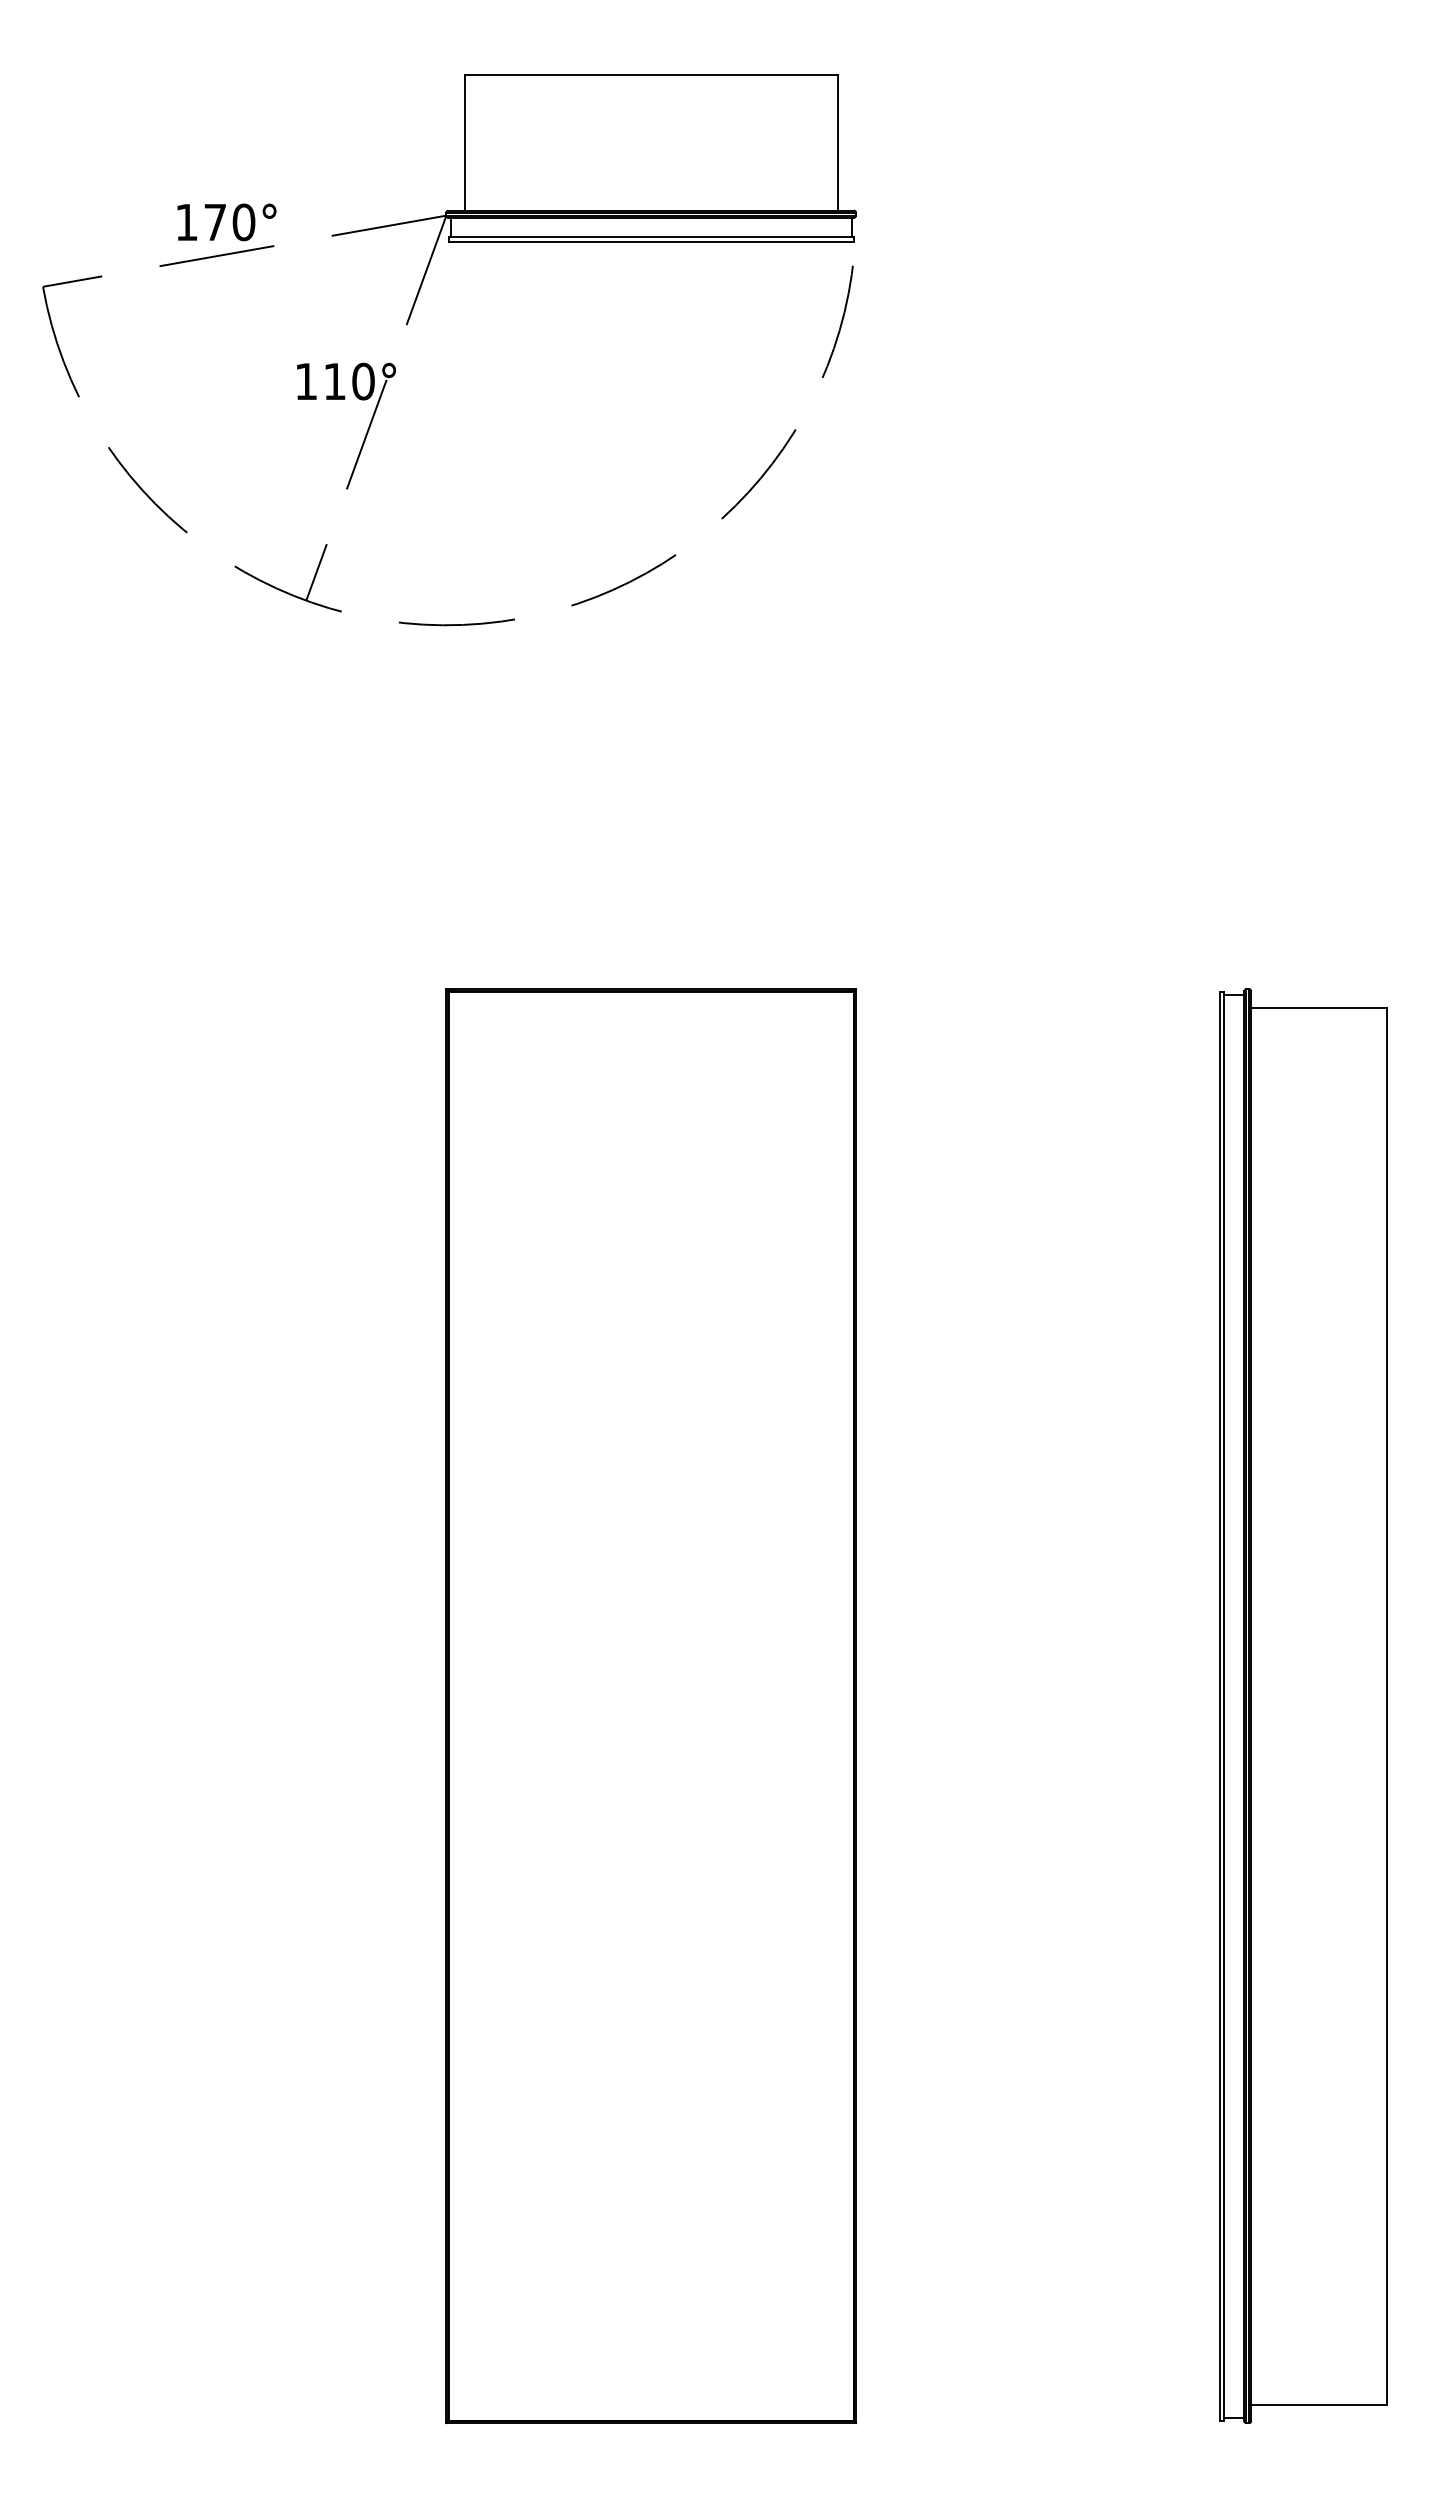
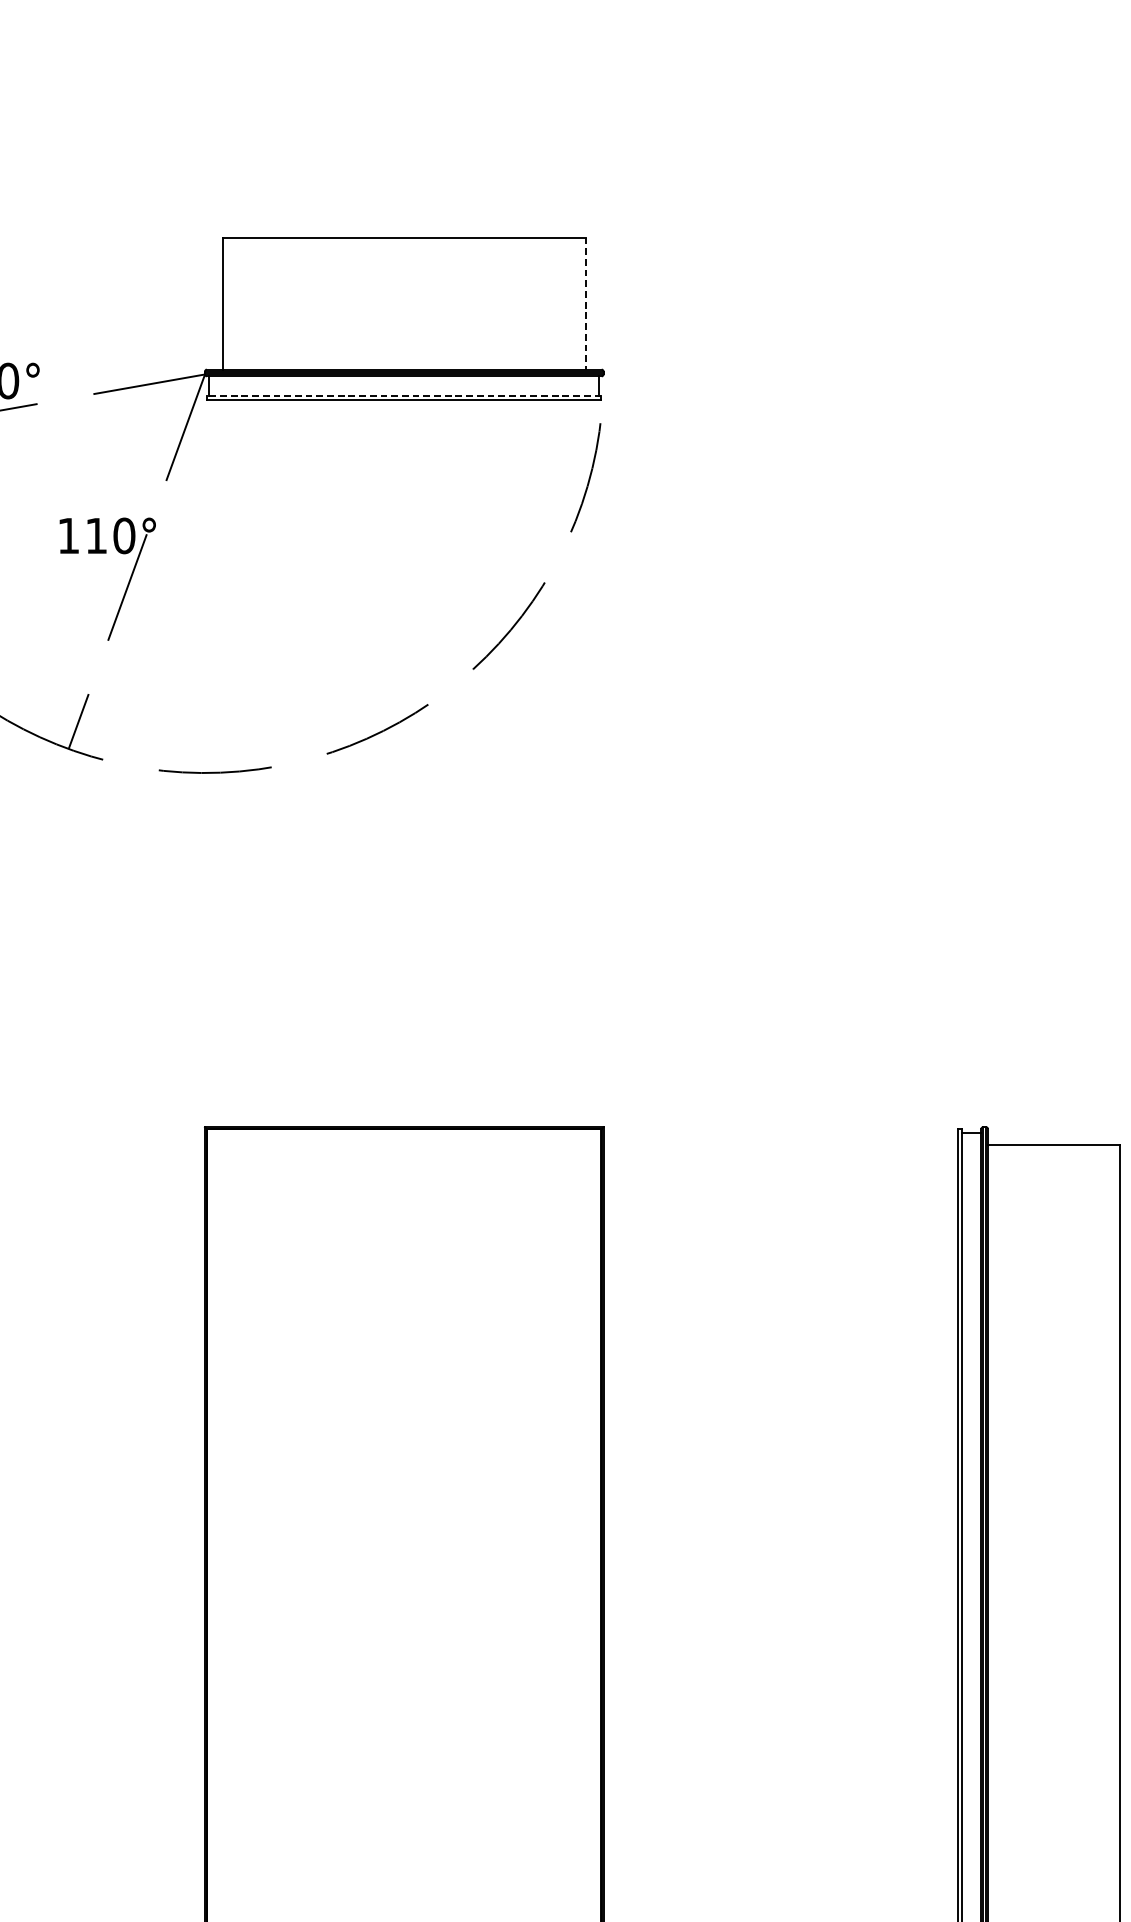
line: (837, 142) -> (585, 303), solid -> dashed
line: (651, 237) -> (404, 395), solid -> dashed

